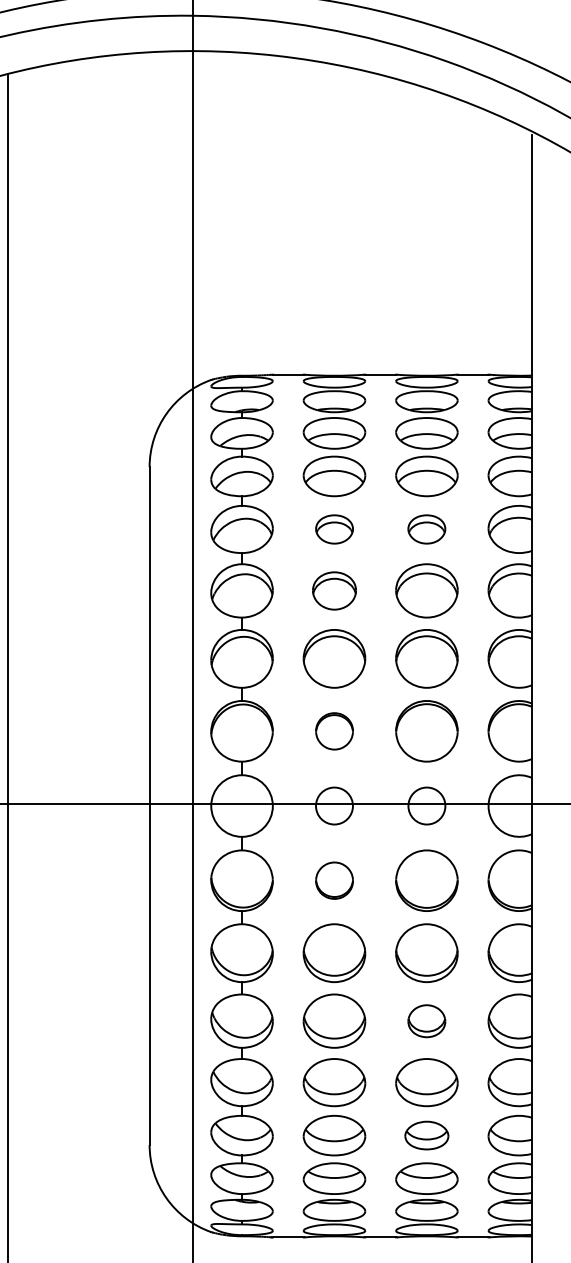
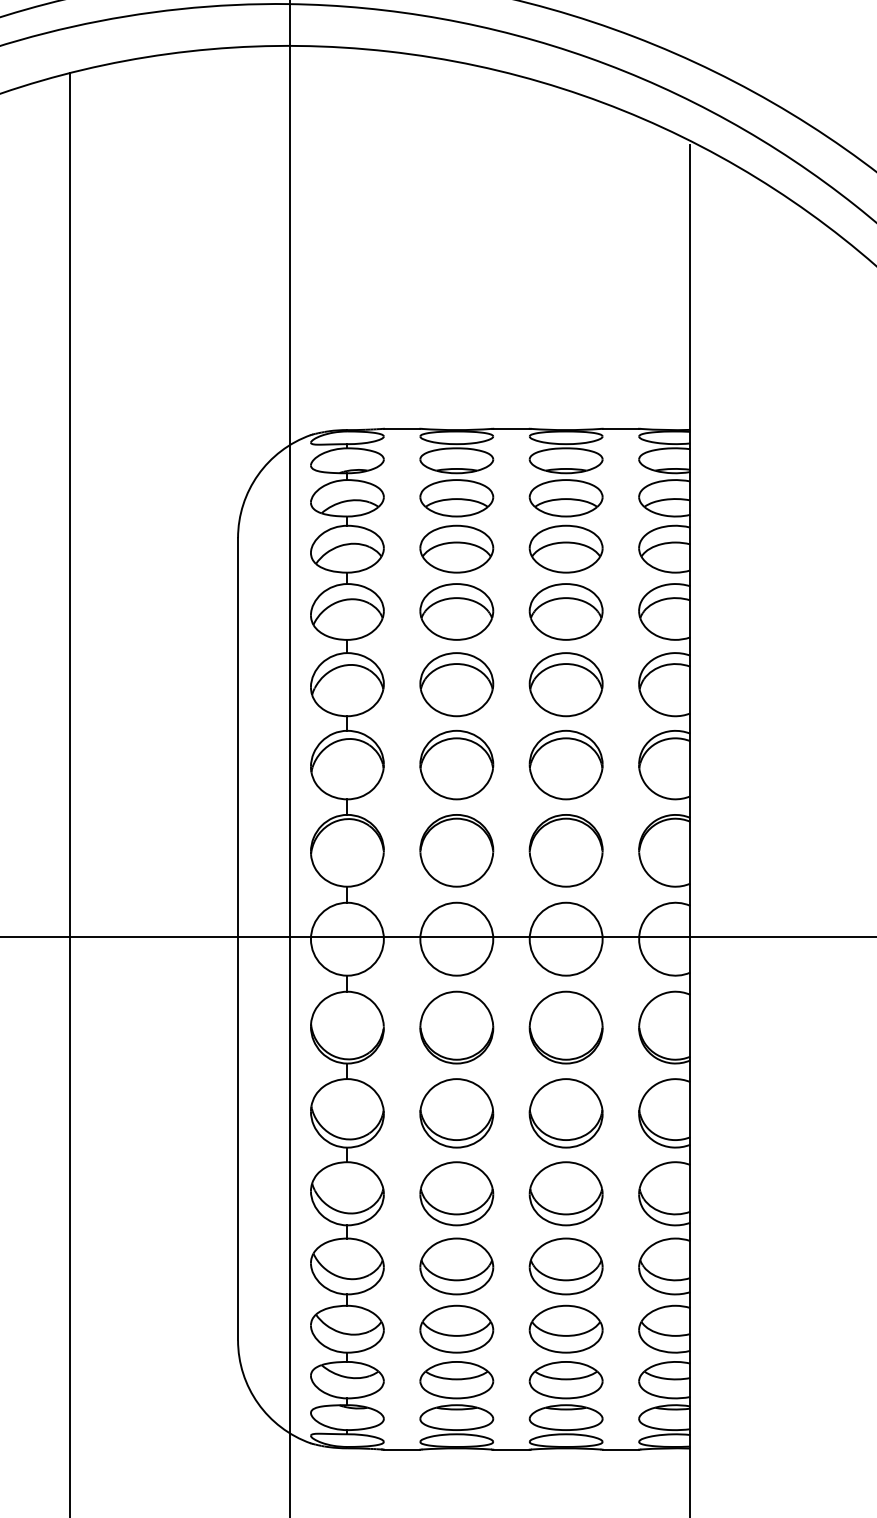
part: (334, 529) -> (456, 611), size x1.67
part: (426, 529) -> (565, 611), size x1.67
part: (334, 590) -> (456, 684), size x1.43
part: (334, 731) -> (456, 850), size x1.67
circle: (334, 805) -> (456, 938), size x1.67
circle: (426, 805) -> (565, 938), size x1.67
part: (334, 880) -> (456, 1027), size x1.67
part: (426, 1020) -> (565, 1193), size x1.67
part: (426, 1135) -> (565, 1328), size x1.43

